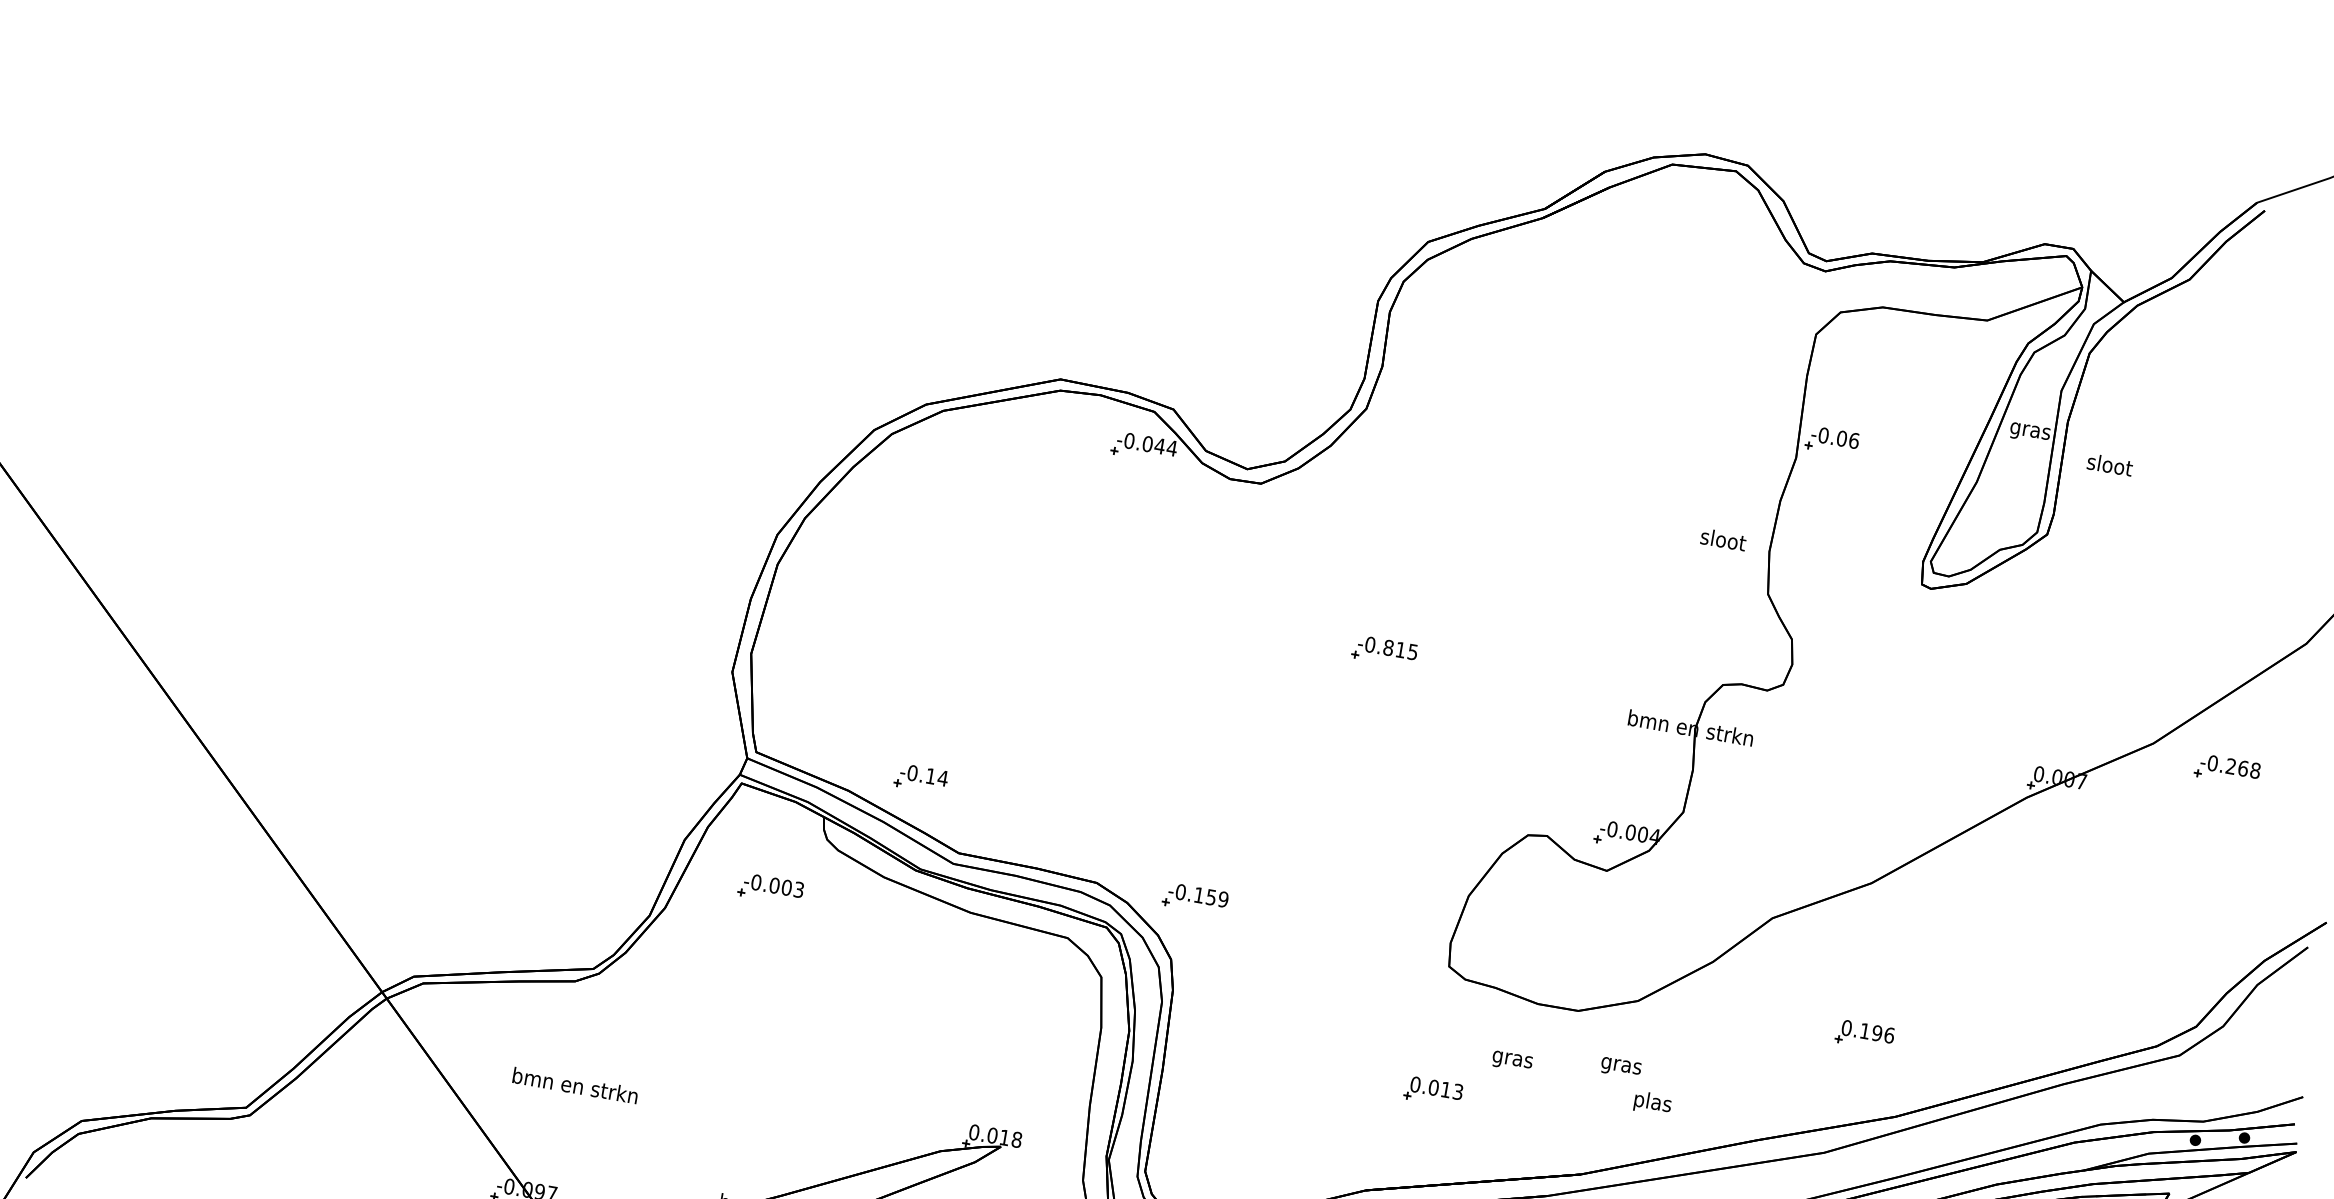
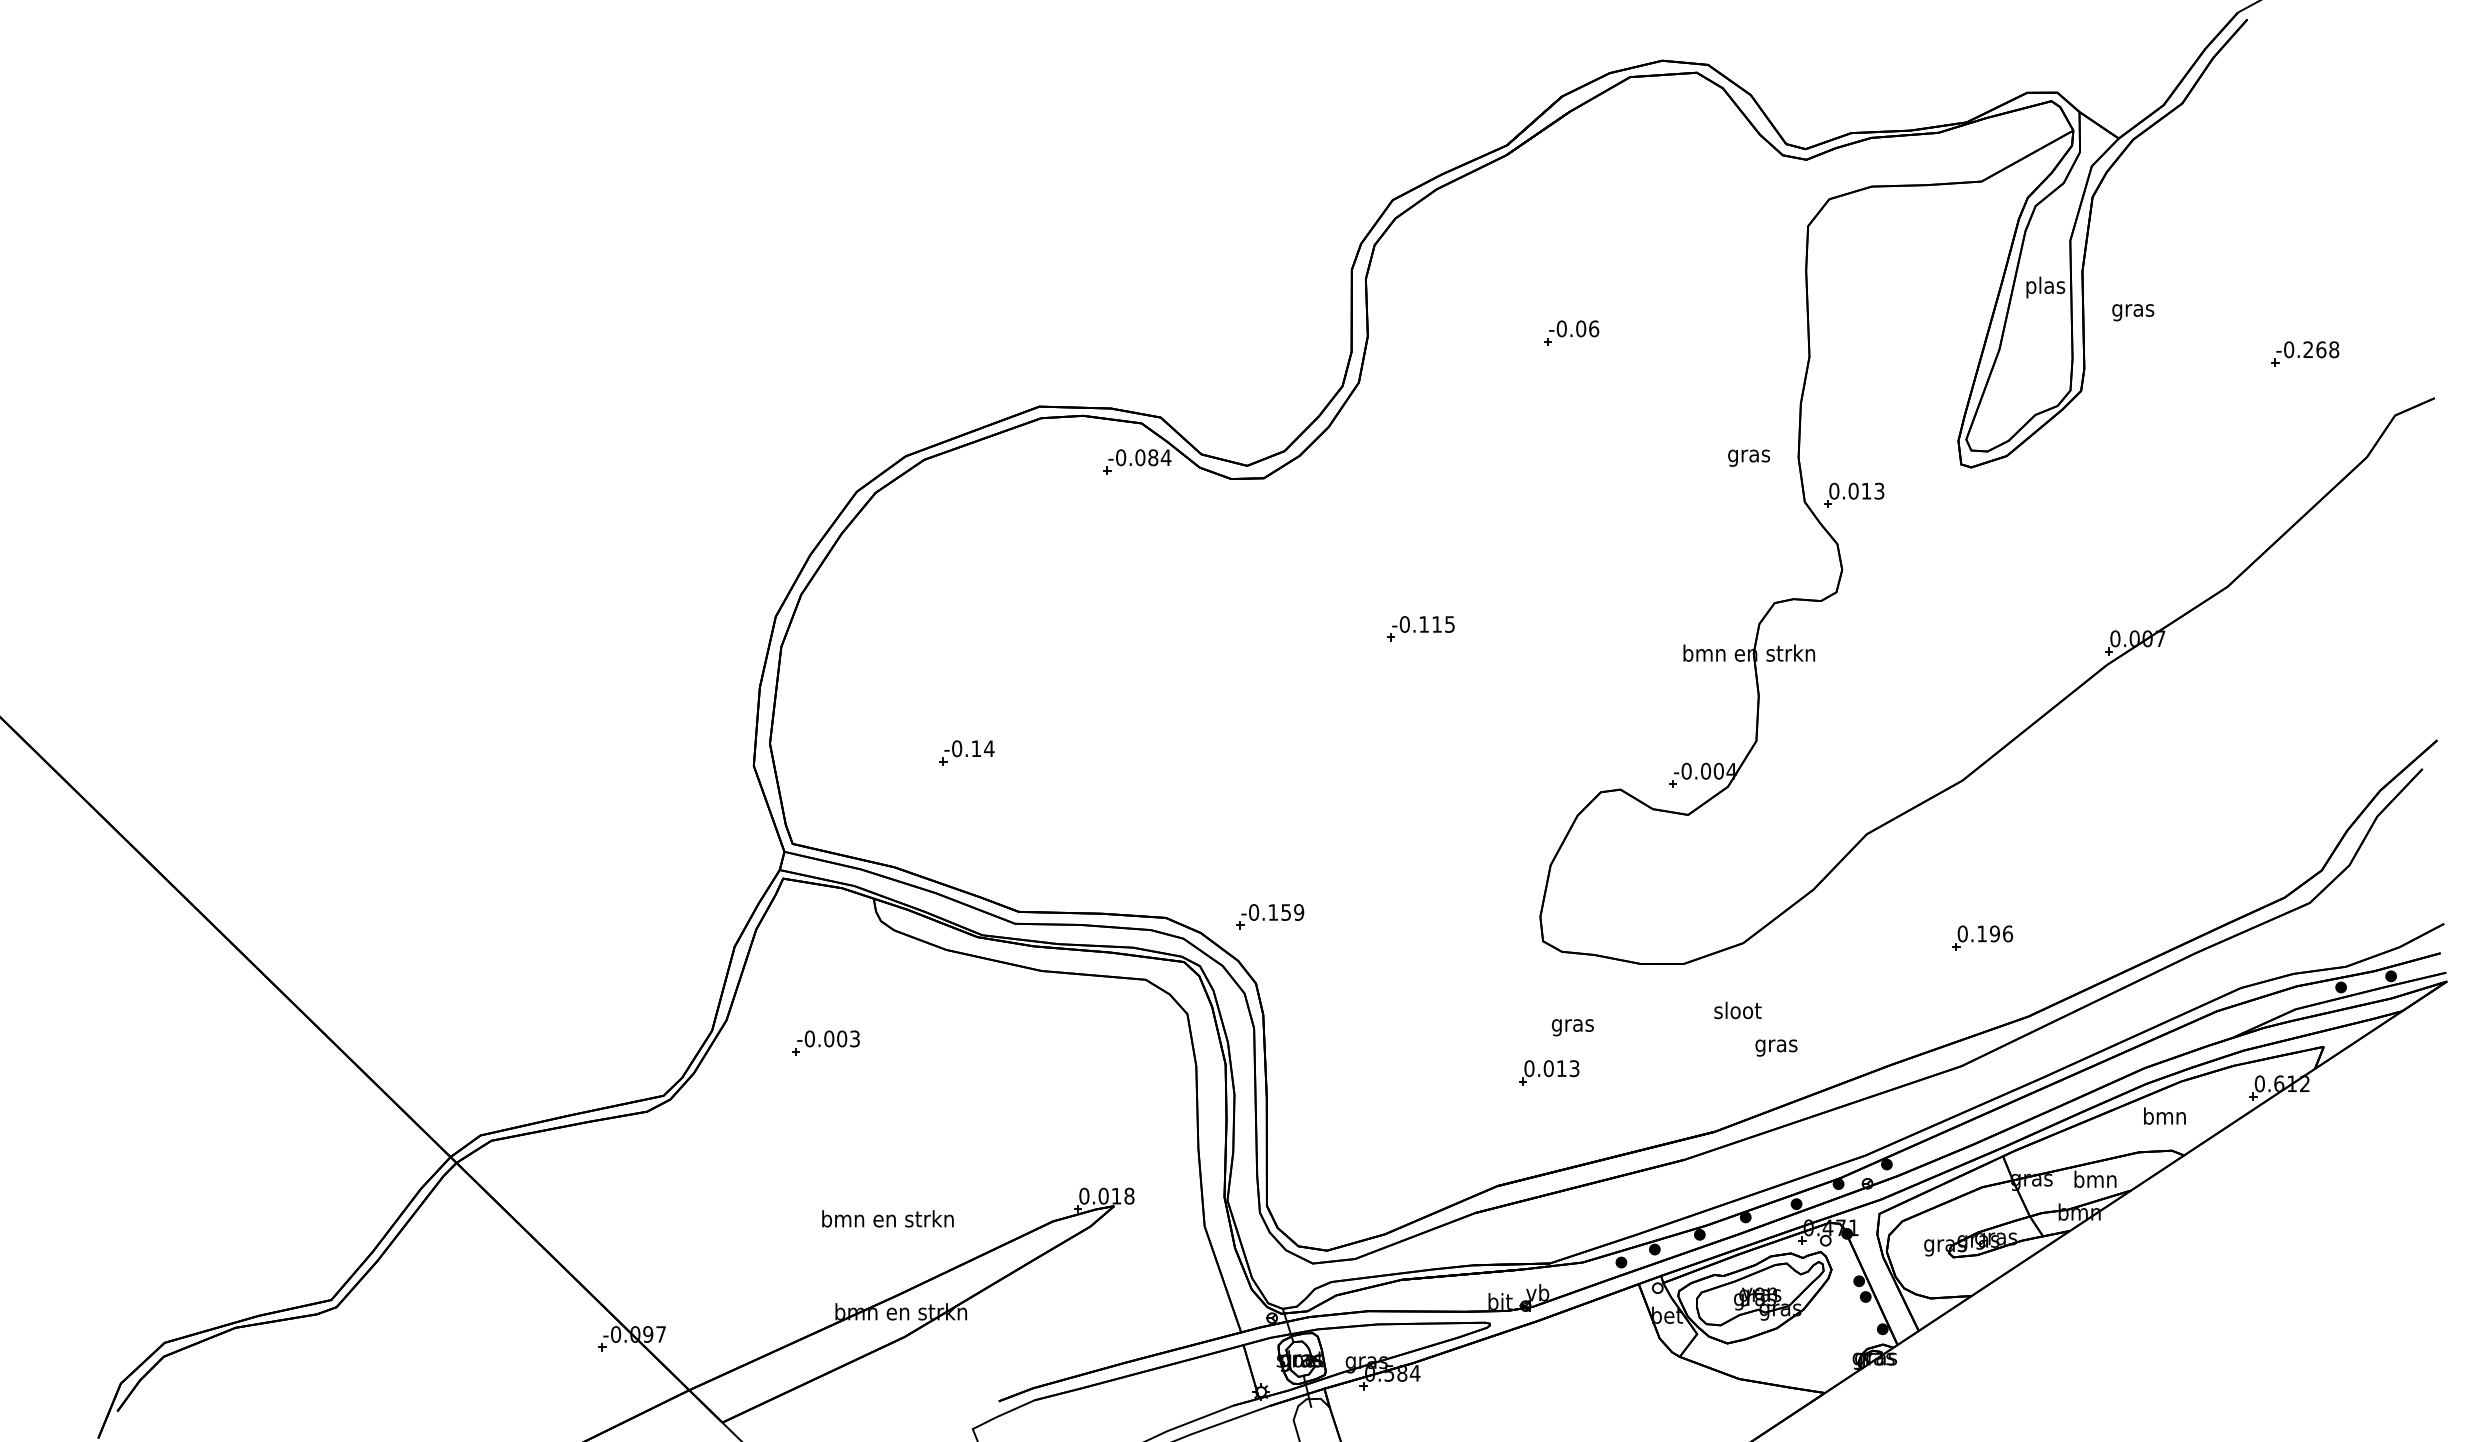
text: (2030, 431) -> (2045, 287), gras -> plas
part: (1832, 440) -> (1571, 332), moved
text: (1159, 445) -> (1152, 457), -0.044 -> -0.084
text: (2109, 467) -> (2133, 310), sloot -> gras
text: (1722, 541) -> (1748, 455), sloot -> gras
part: (1816, 595) -> (1854, 494), added
text: (1388, 648) -> (1424, 624), -0.815 -> -0.115
part: (2227, 769) -> (2305, 353), moved
part: (920, 778) -> (966, 752), moved
part: (770, 888) -> (825, 1042), moved
text: (1512, 1061) -> (1572, 1027), moved
text: (1621, 1065) -> (1737, 1012), gras -> sloot
text: (575, 1085) -> (887, 1218), moved
text: (1652, 1103) -> (1776, 1045), plas -> gras

